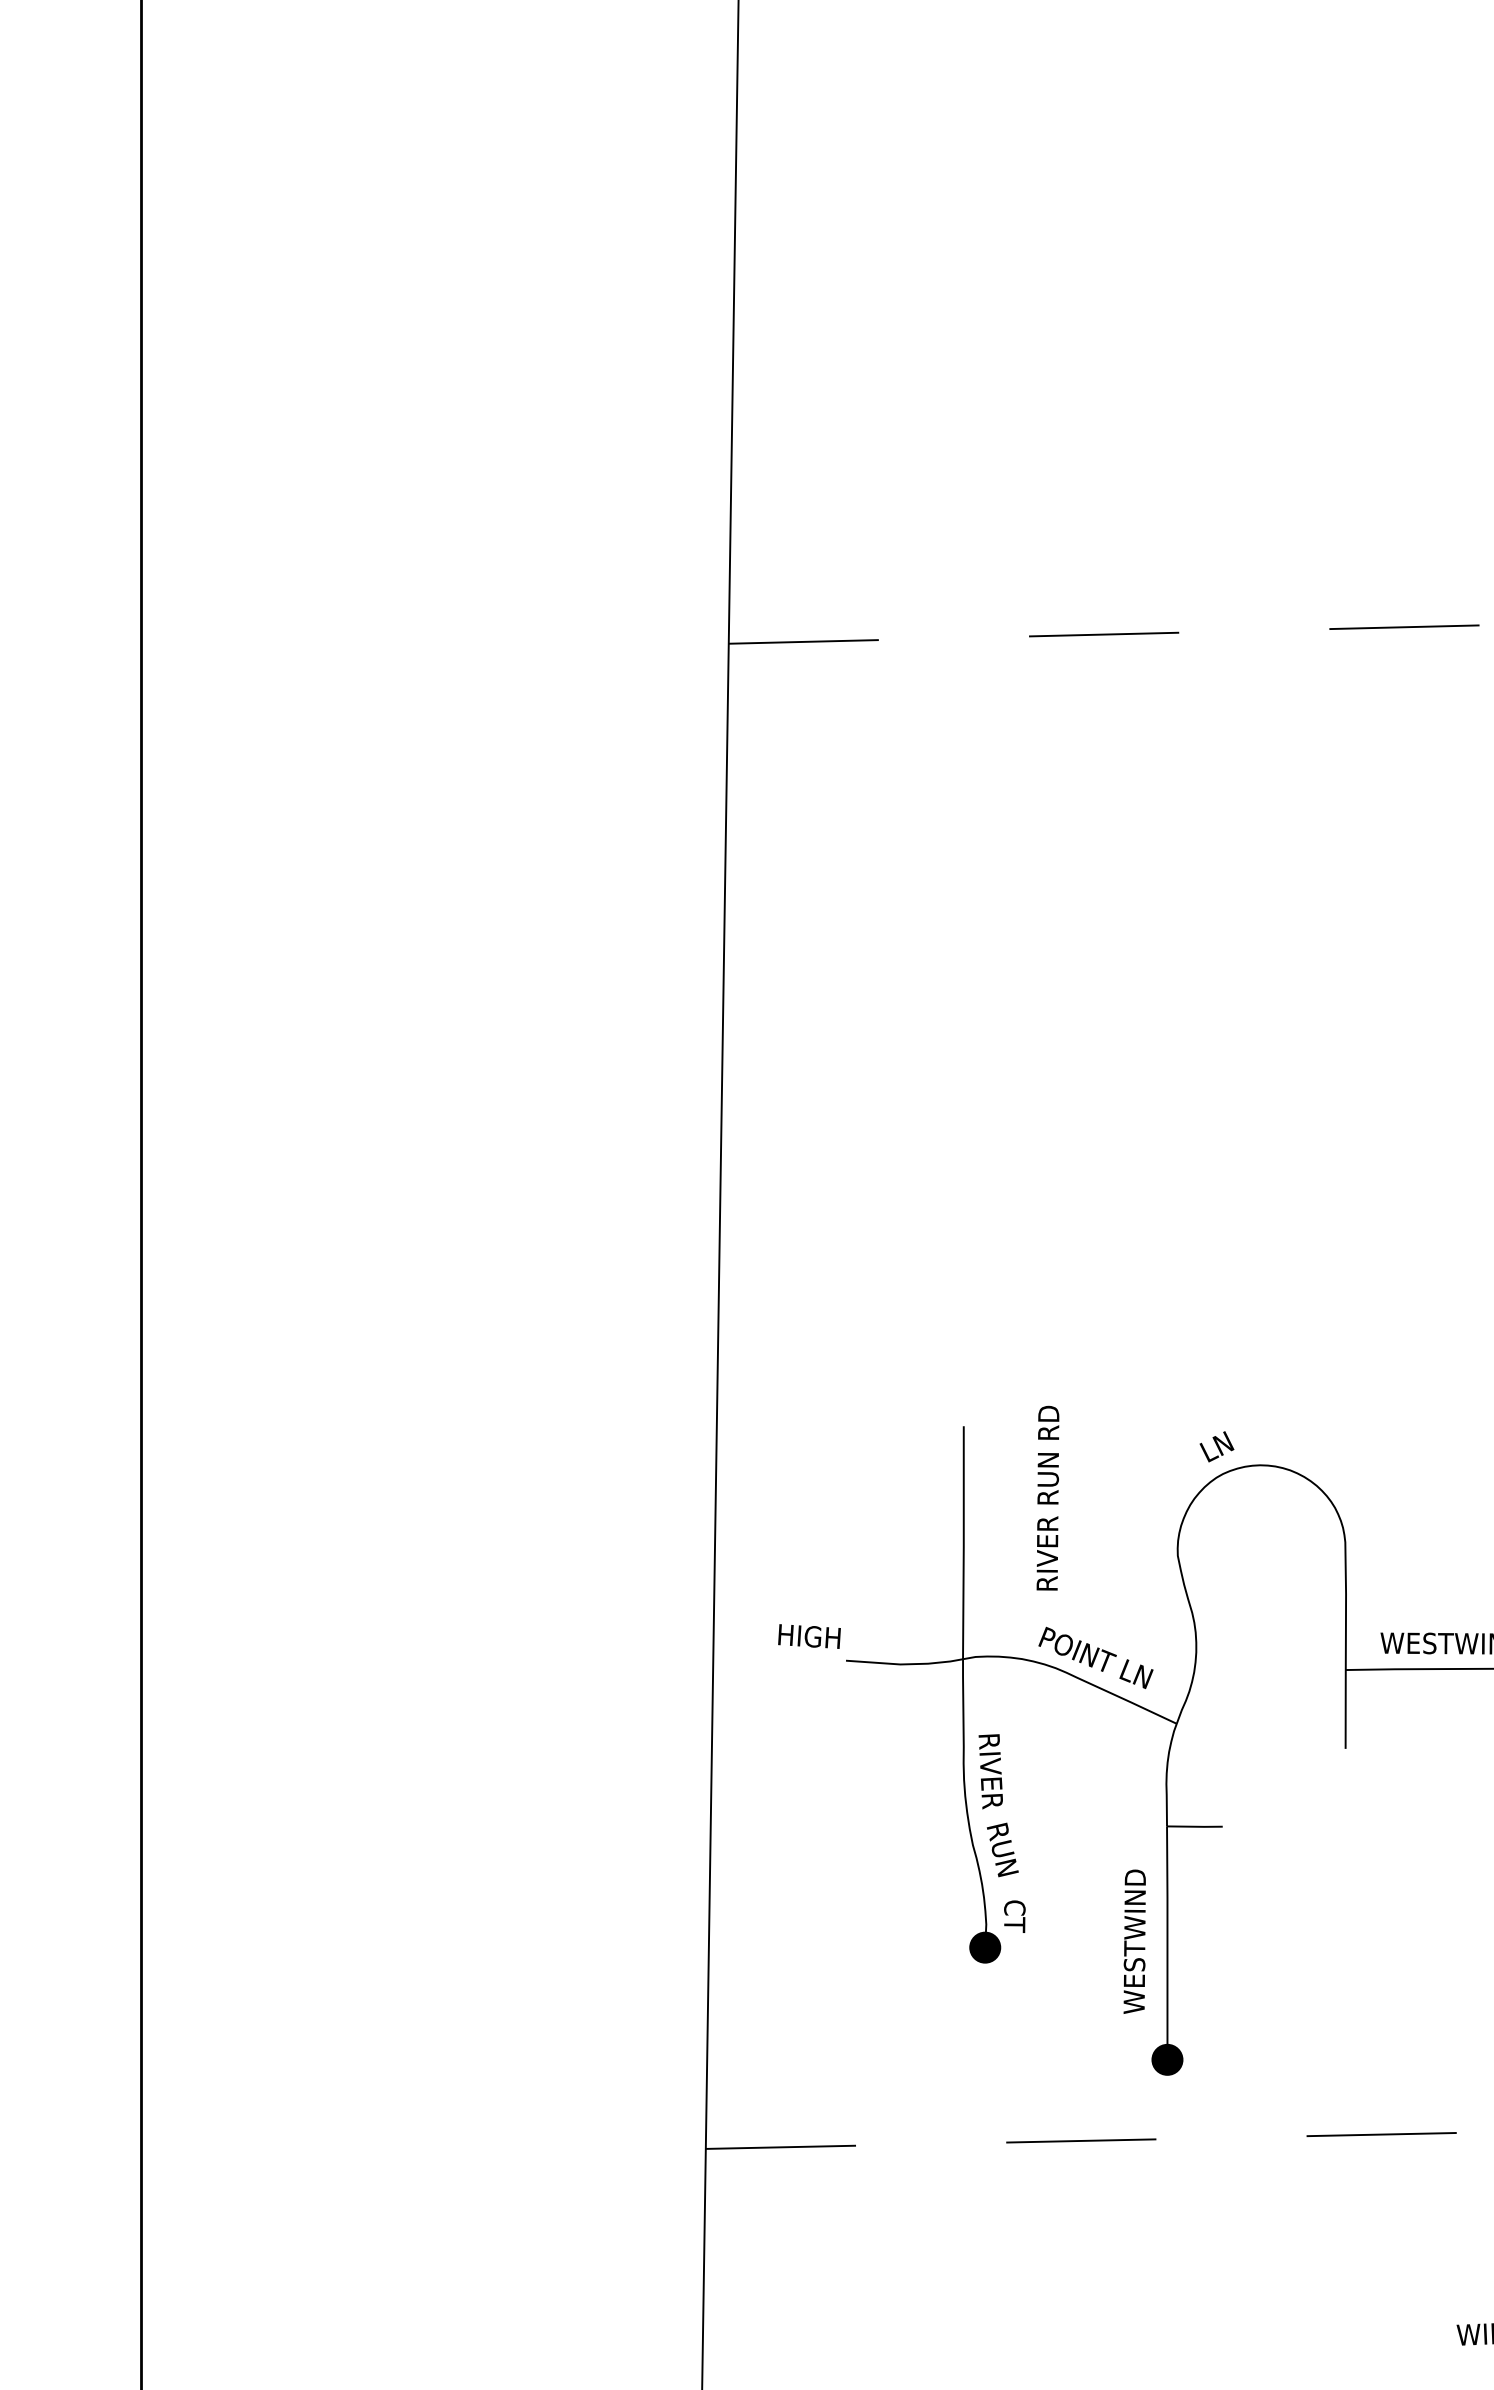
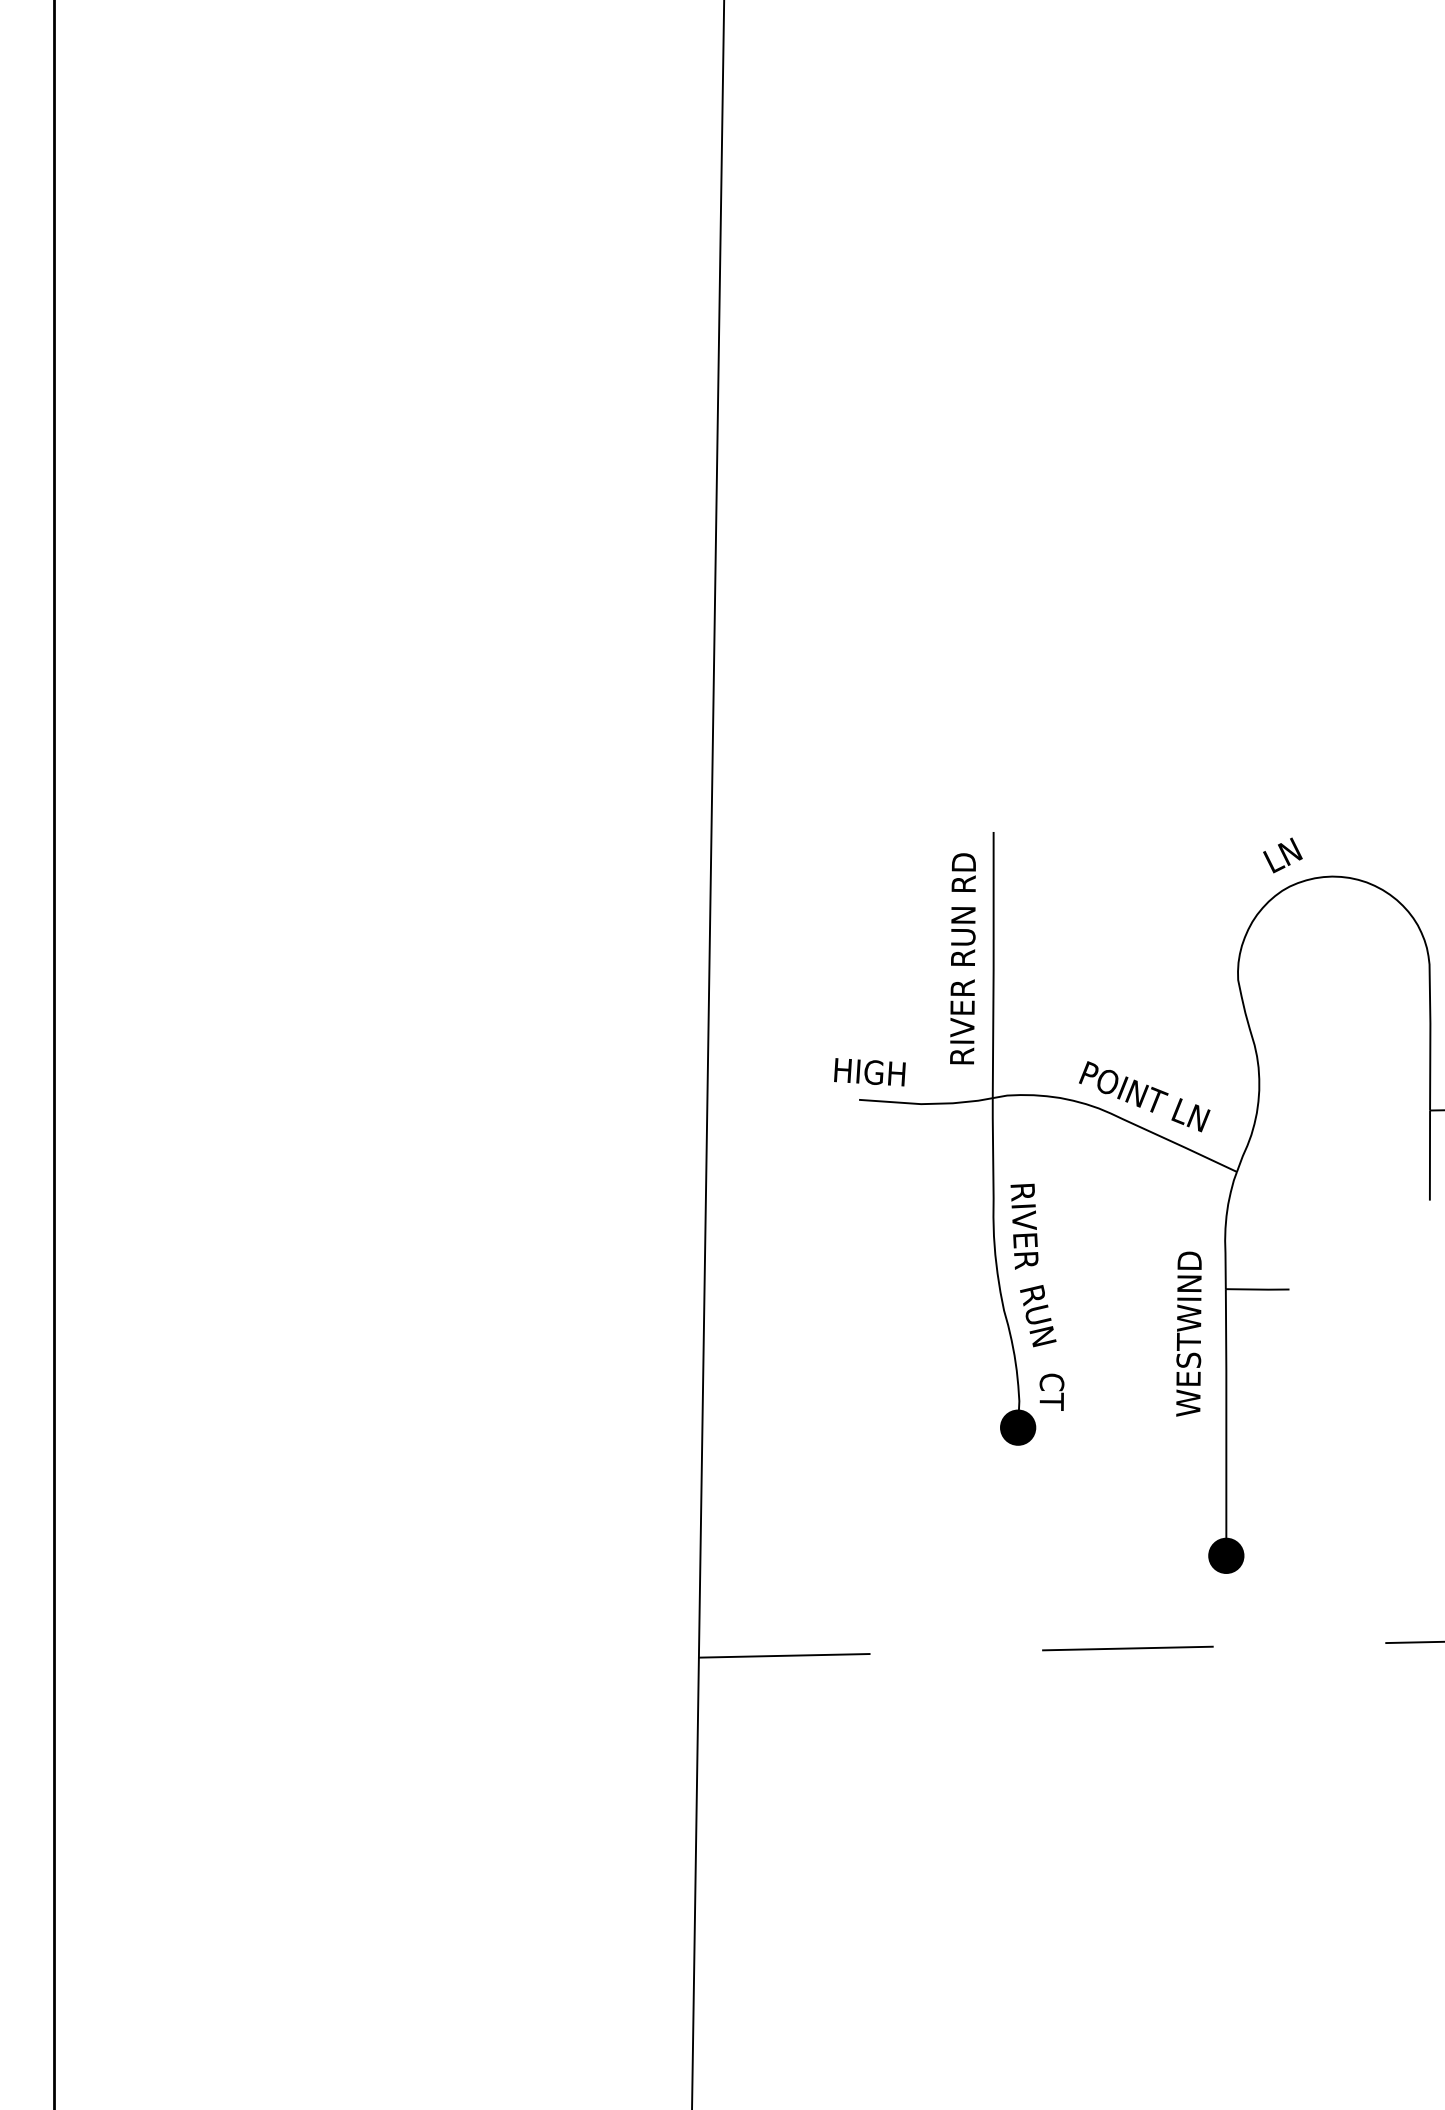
text: (1047, 1497) -> (962, 957), moved
text: (809, 1636) -> (869, 1072), moved
text: (1134, 1941) -> (1188, 1333), moved

